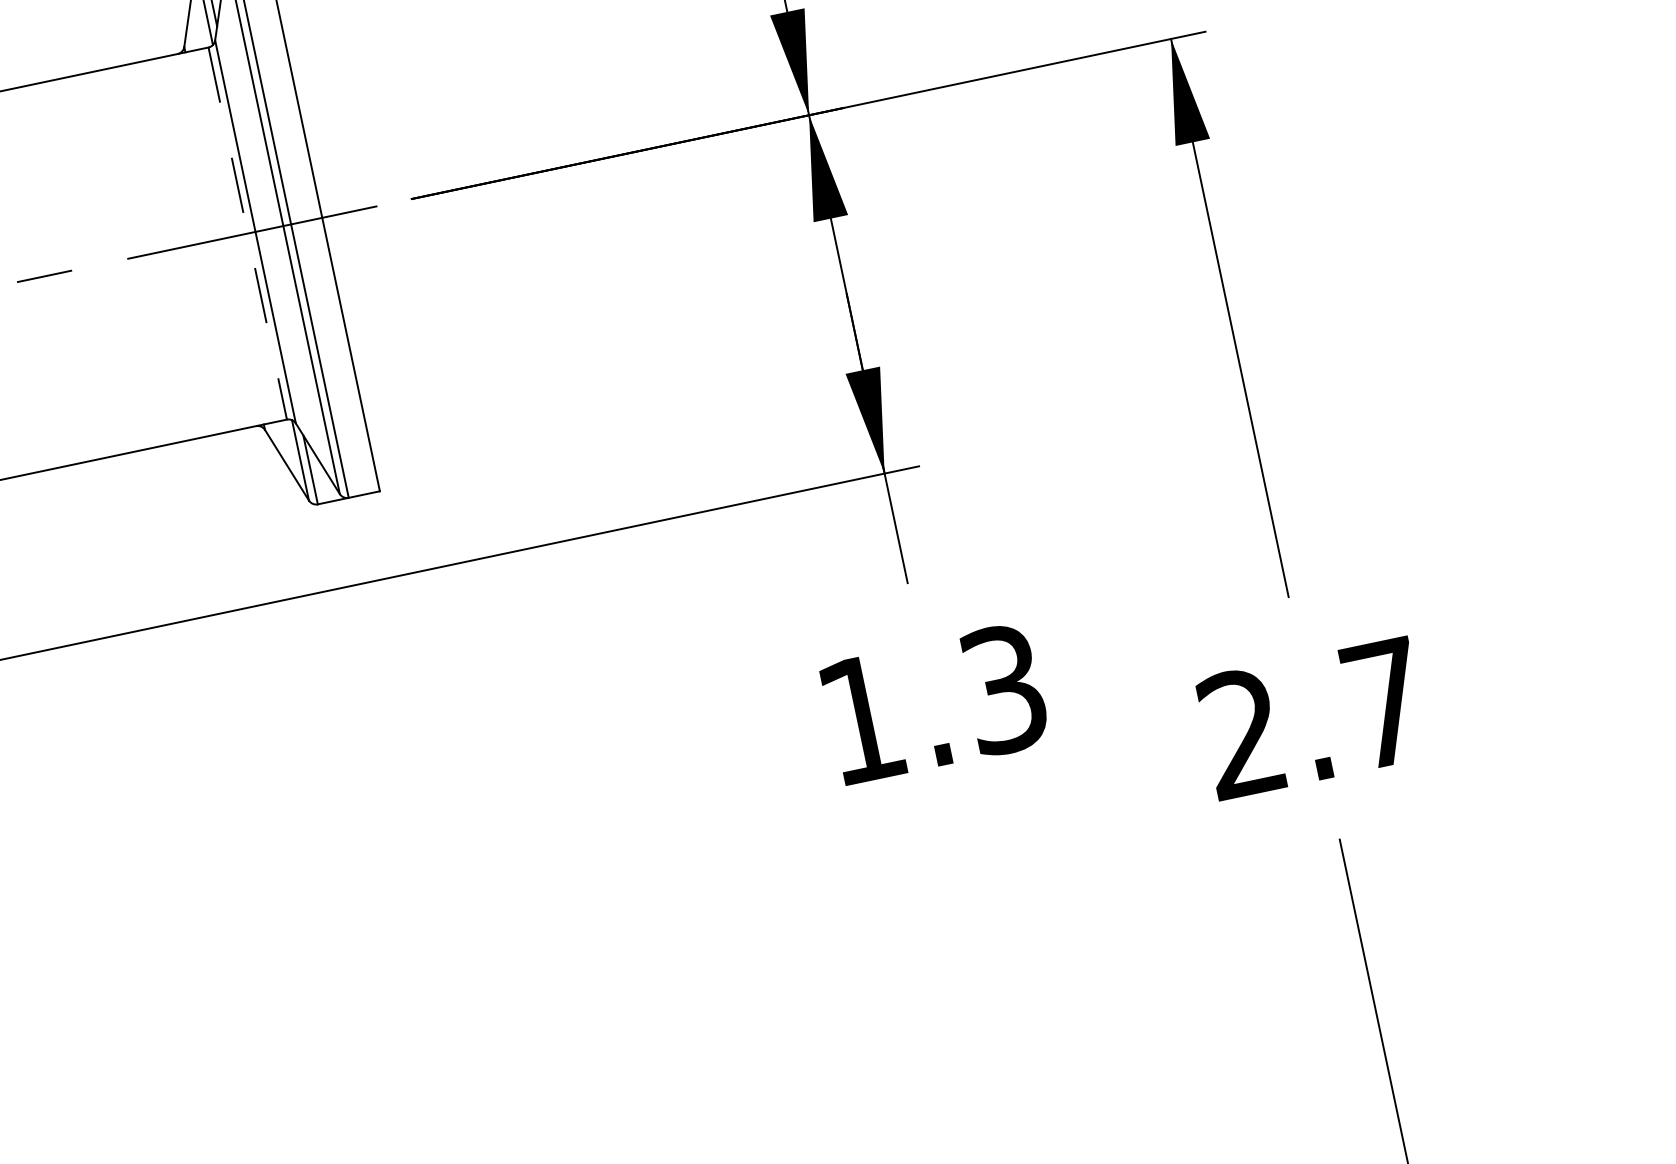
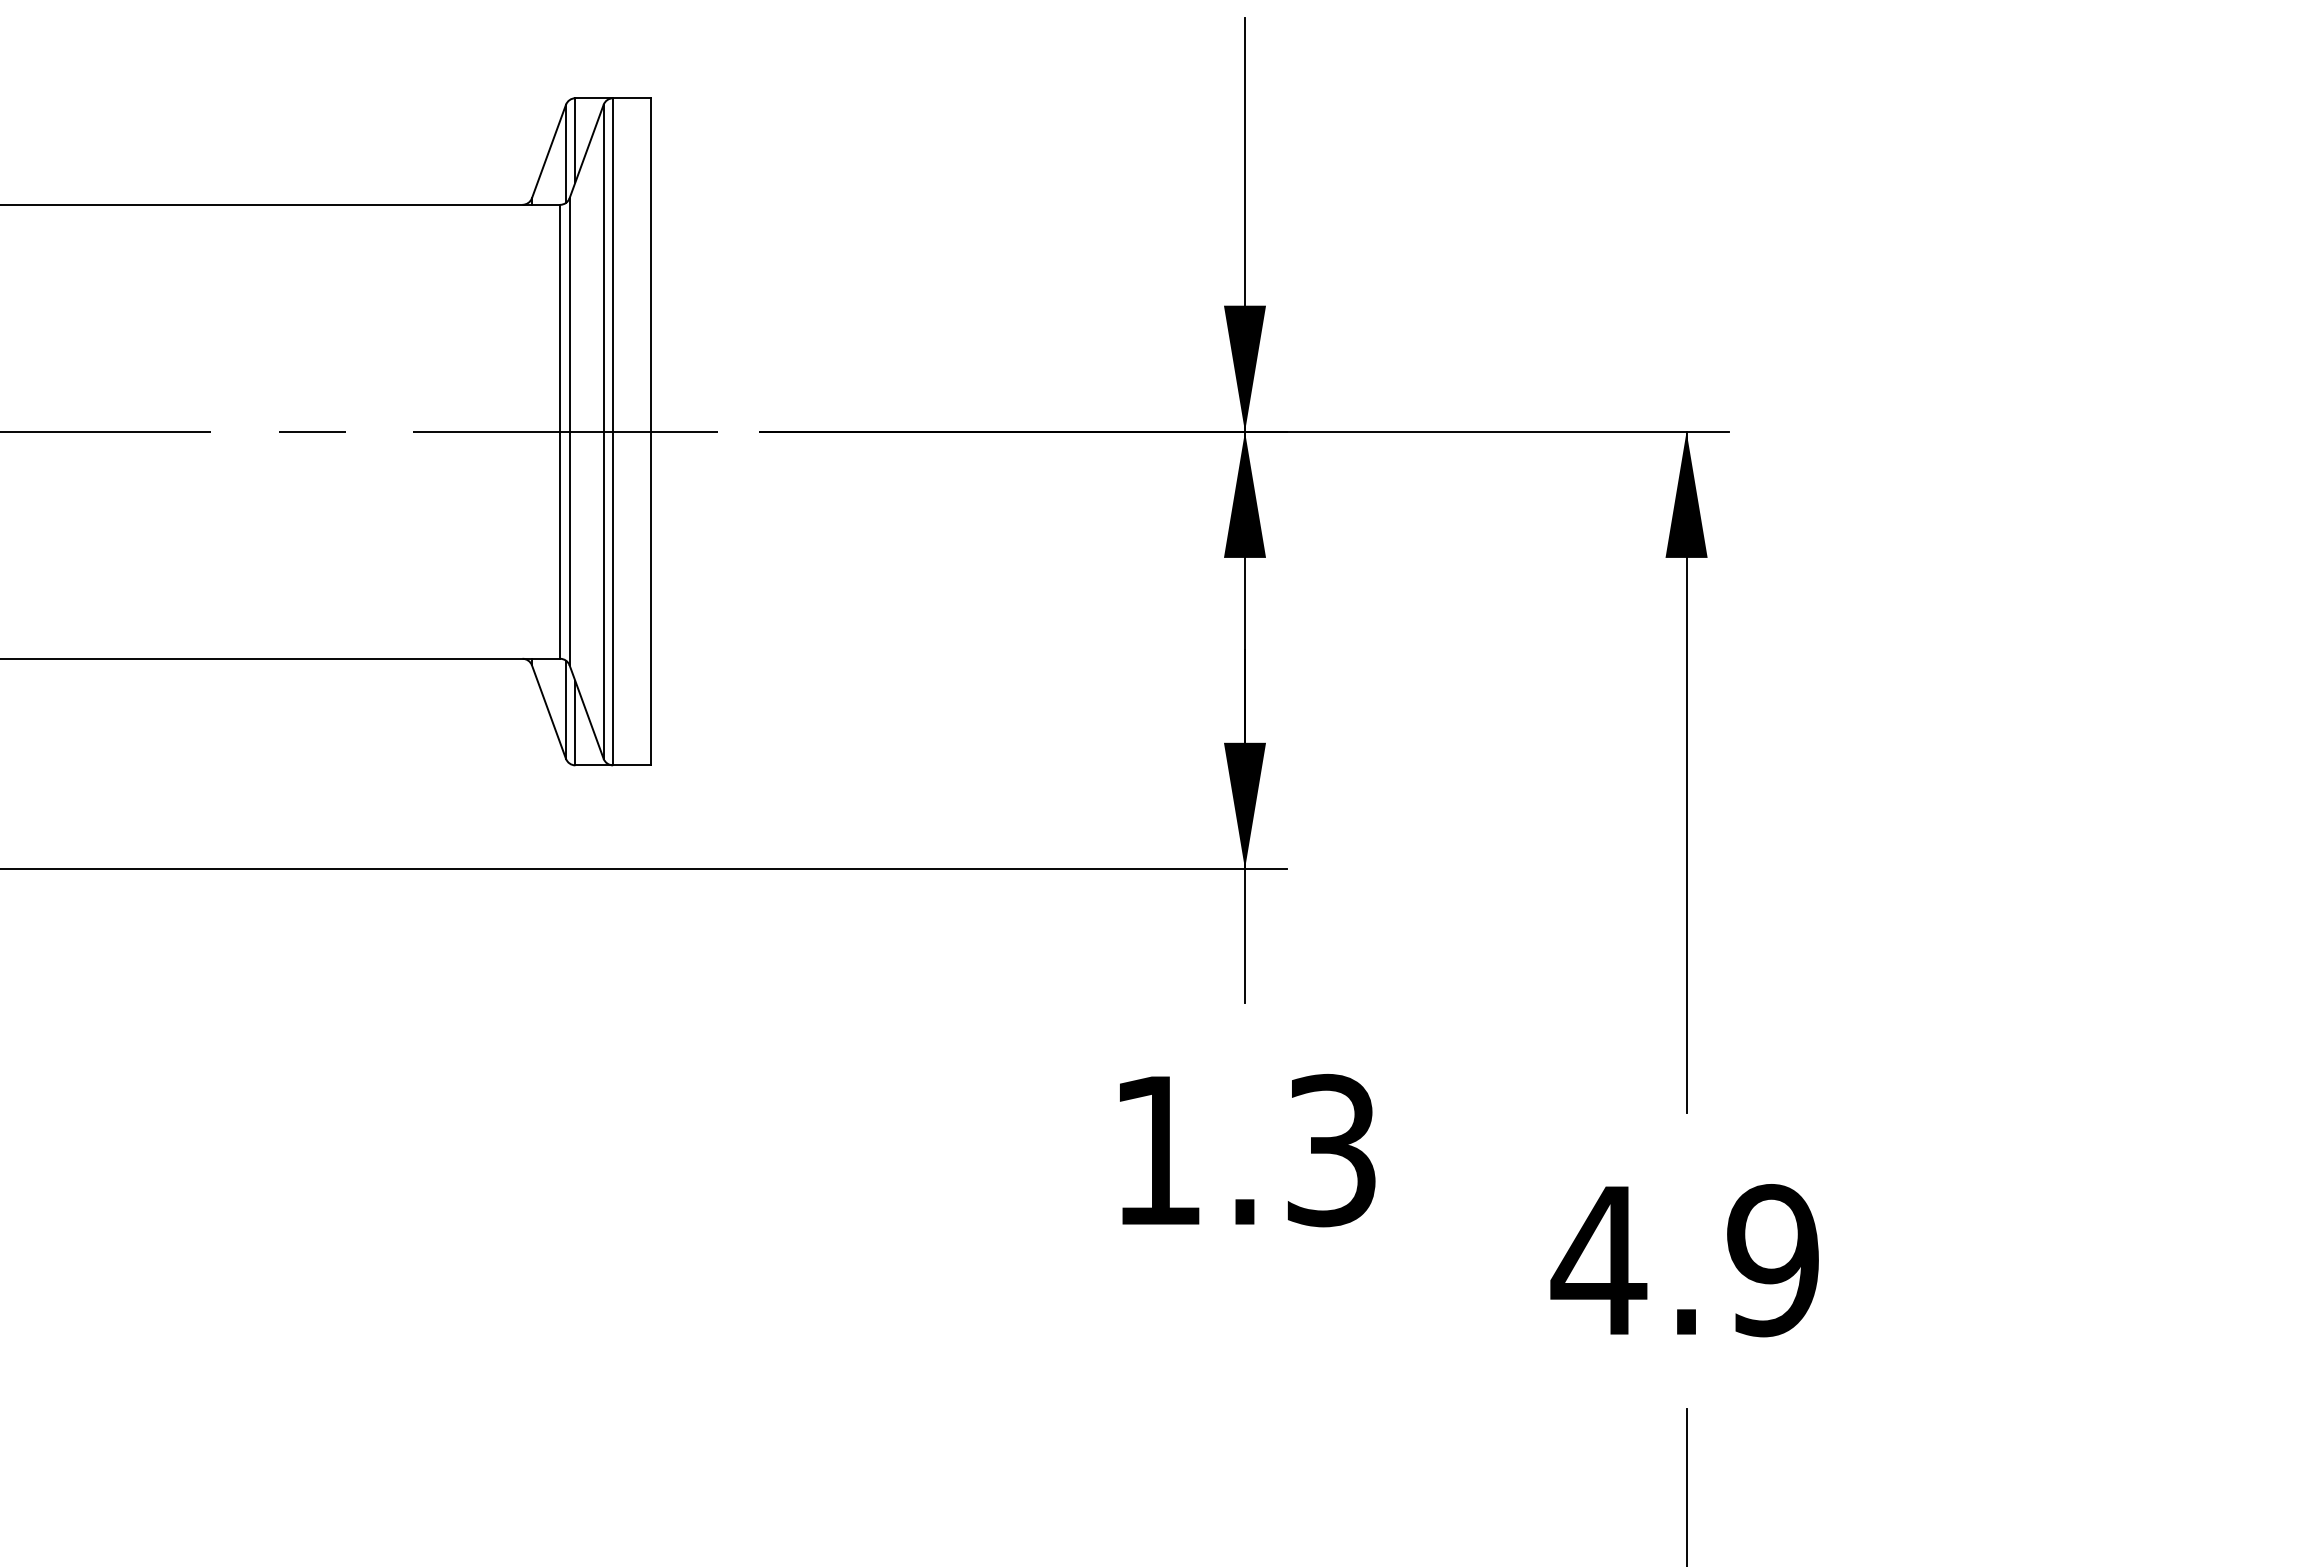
line: (247, 233) -> (560, 431), dashed -> solid
text: (1312, 718) -> (1684, 1260), 2.7 -> 4.9

